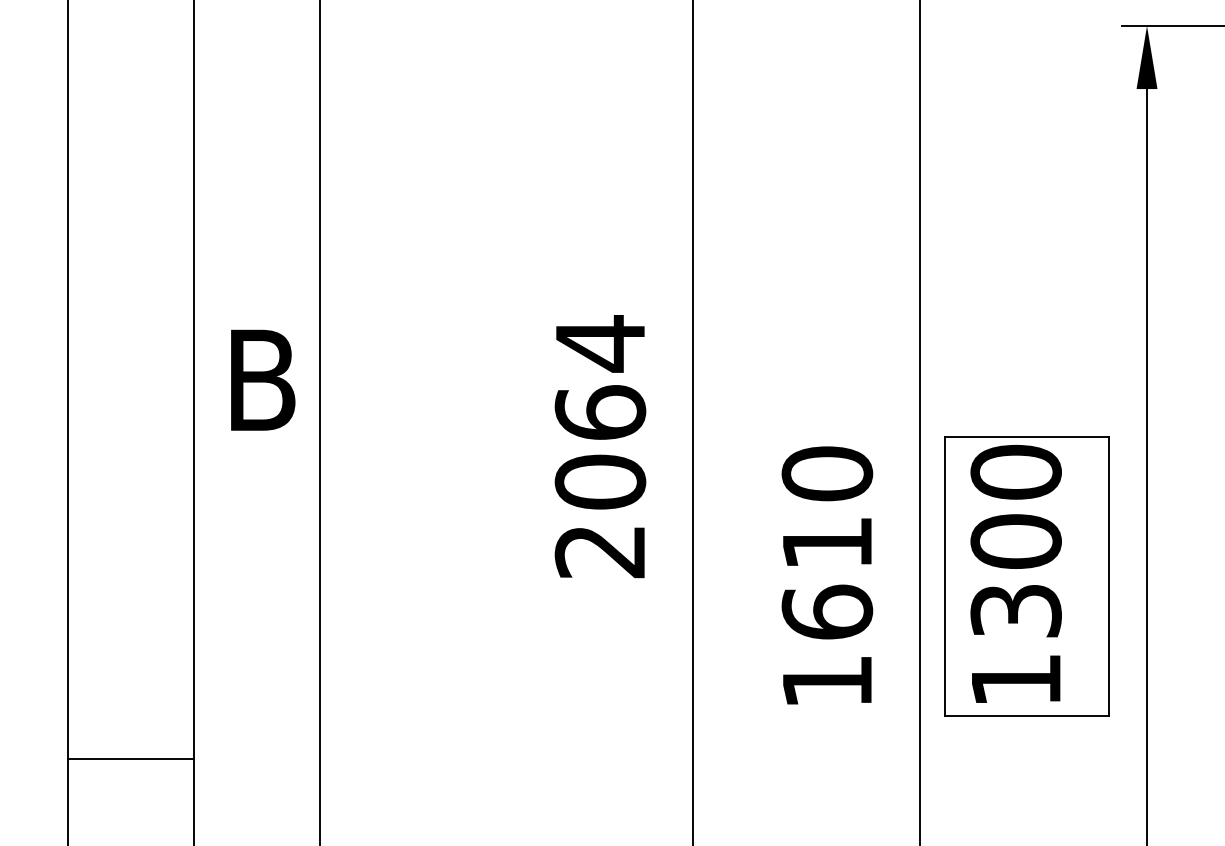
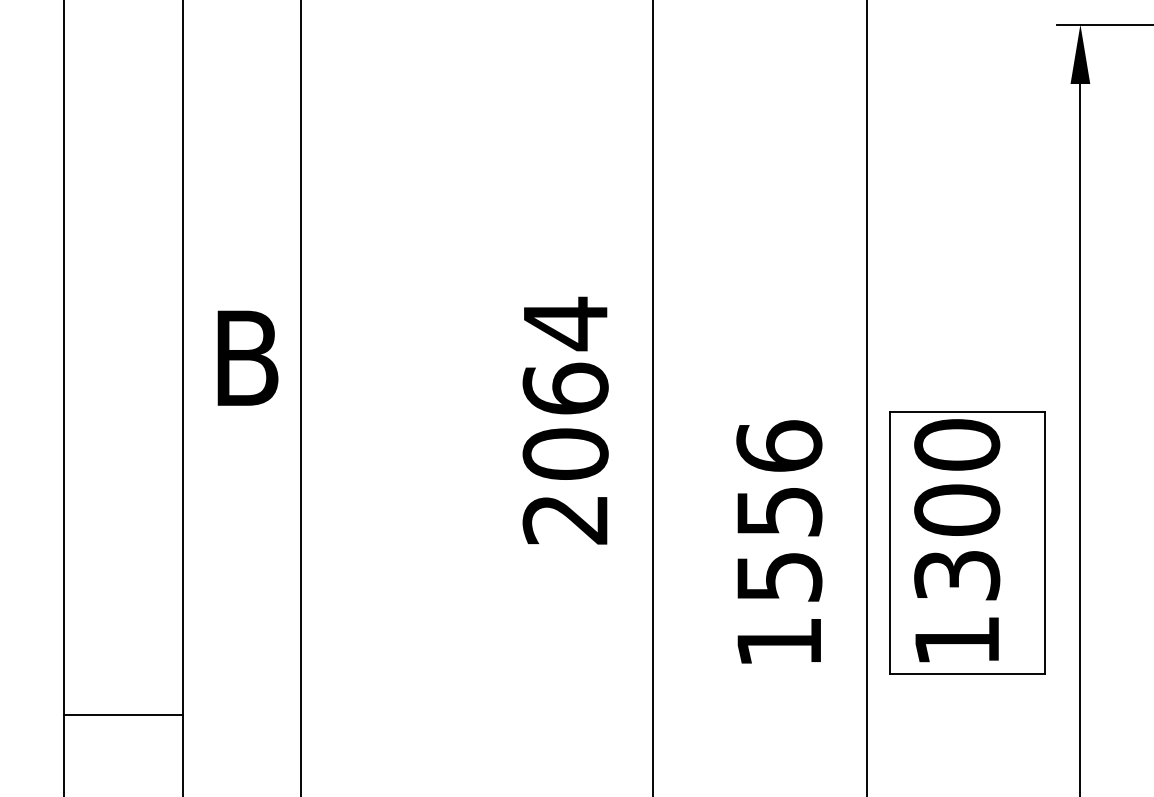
text: (827, 542) -> (779, 511), 1610 -> 1556

